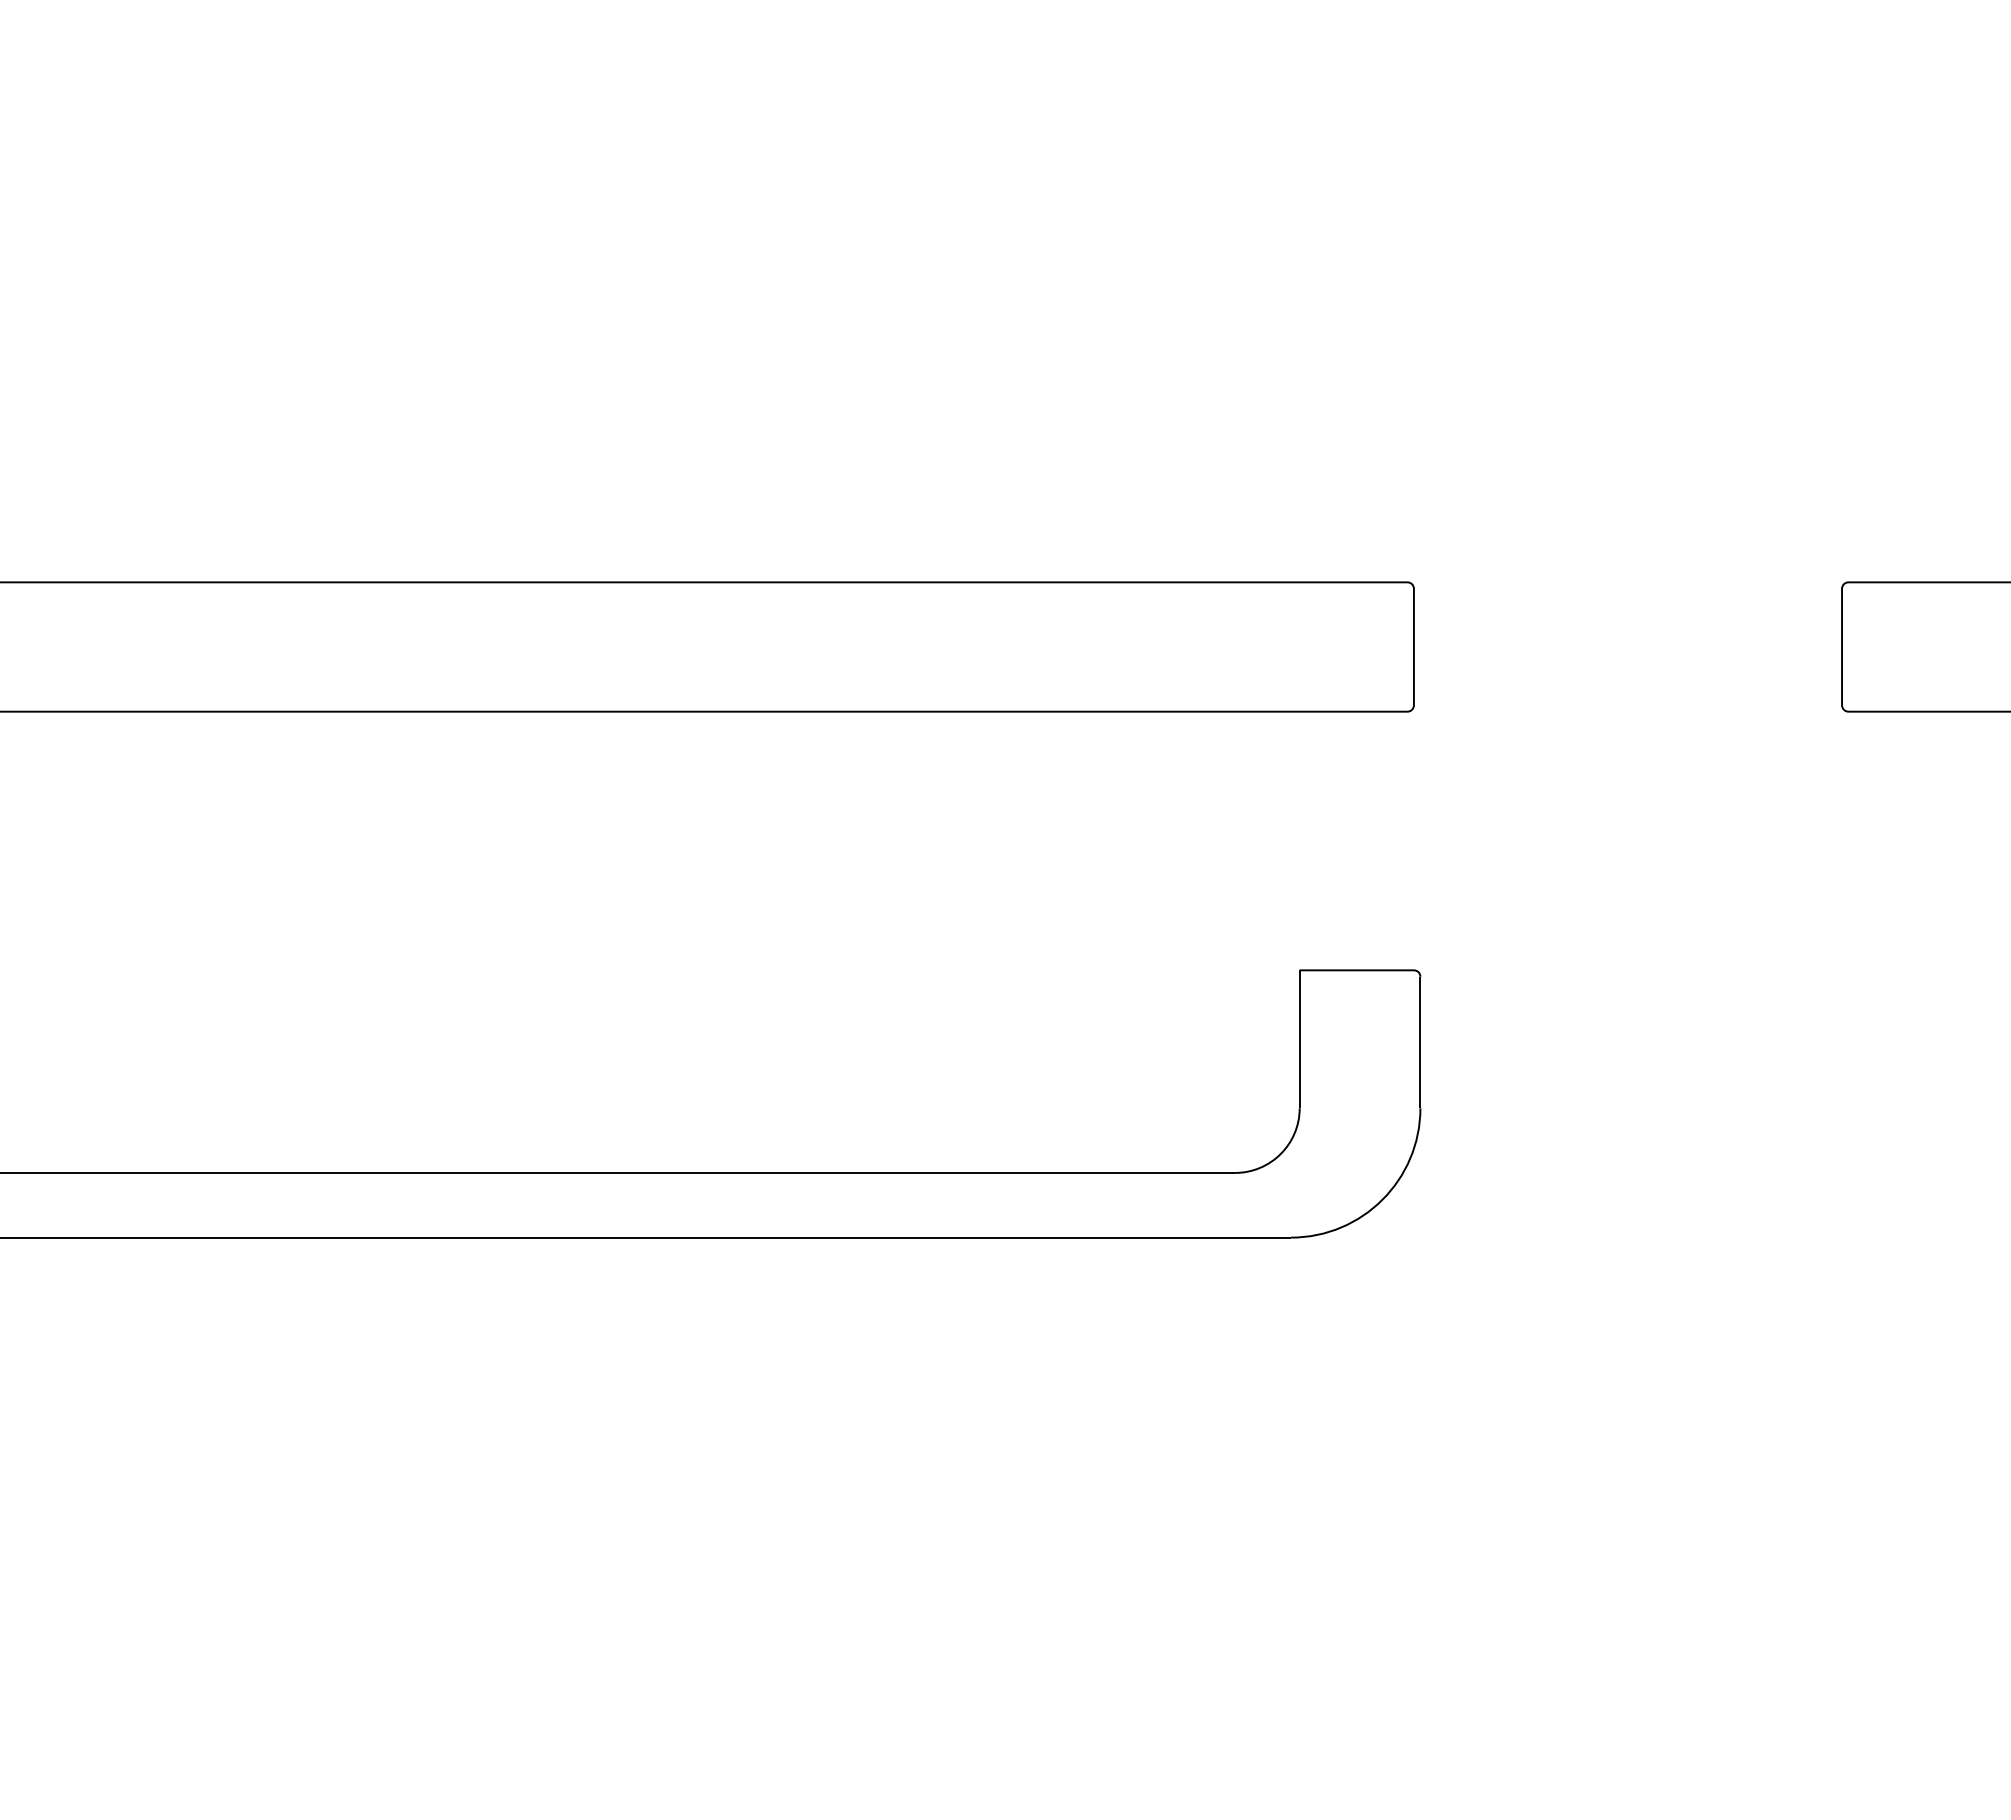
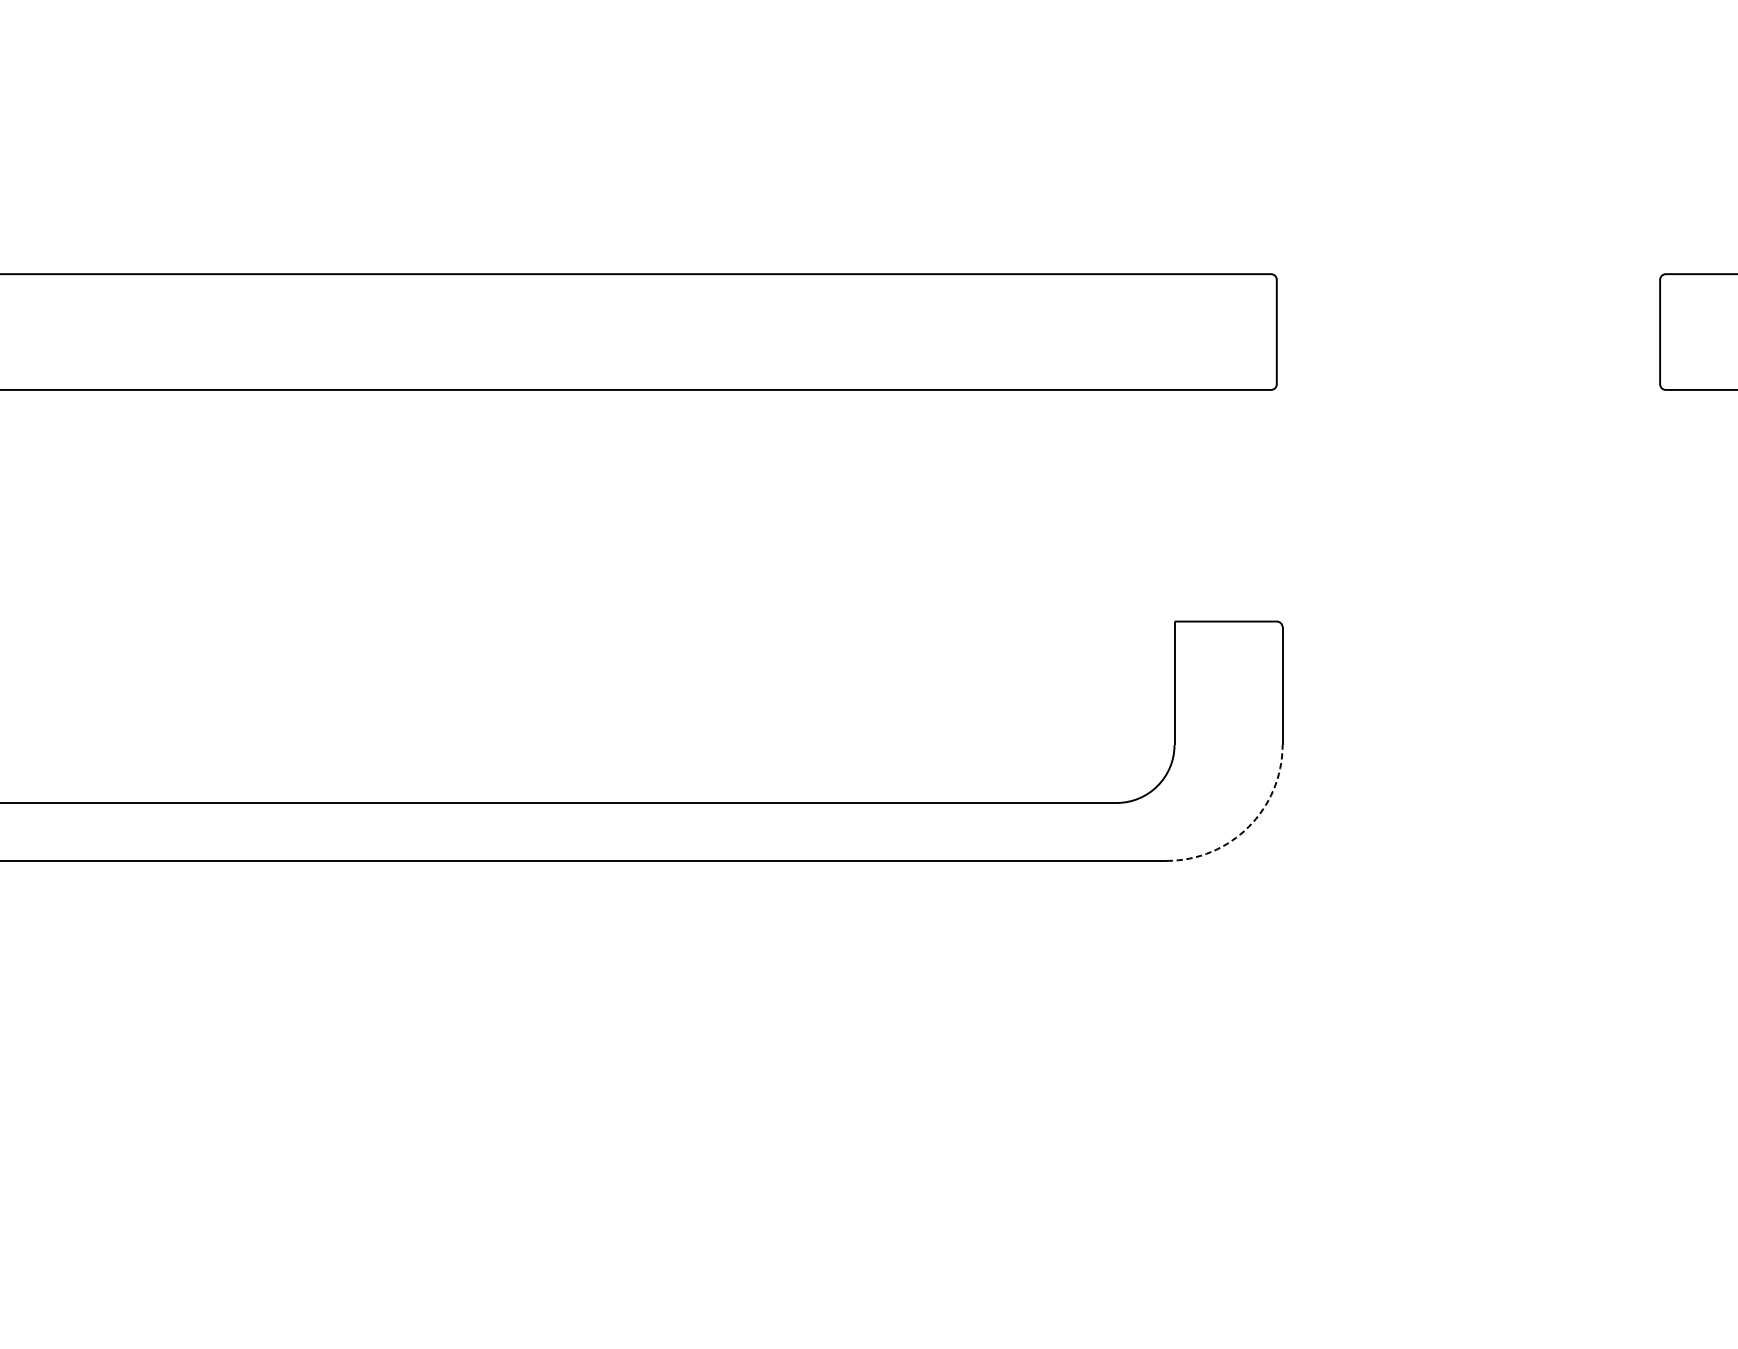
arc: (1382, 1199) -> (1248, 826), solid -> dashed

